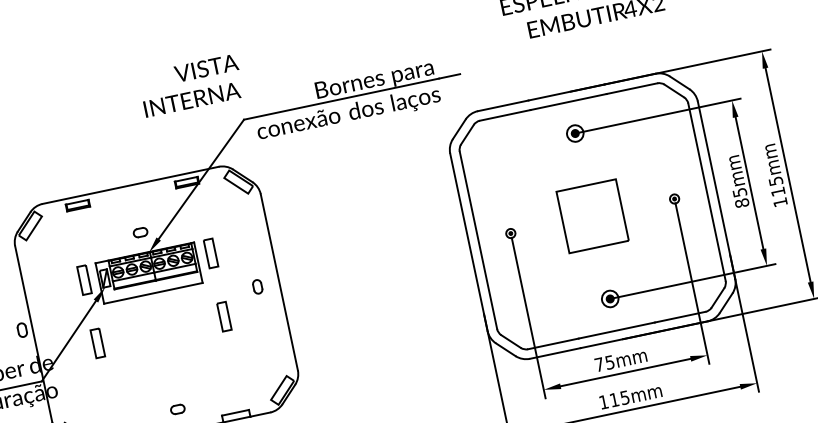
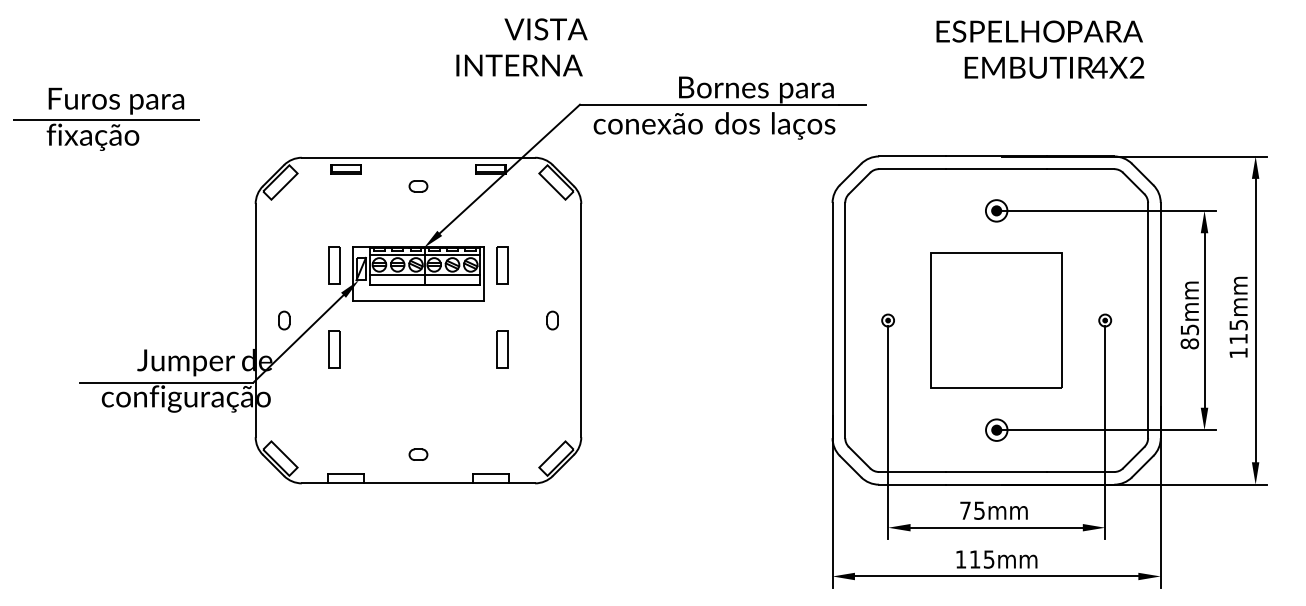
part: (592, 216) -> (996, 320), size x1.67
part: (140, 232) -> (418, 186), moved
part: (22, 330) -> (284, 320), moved

